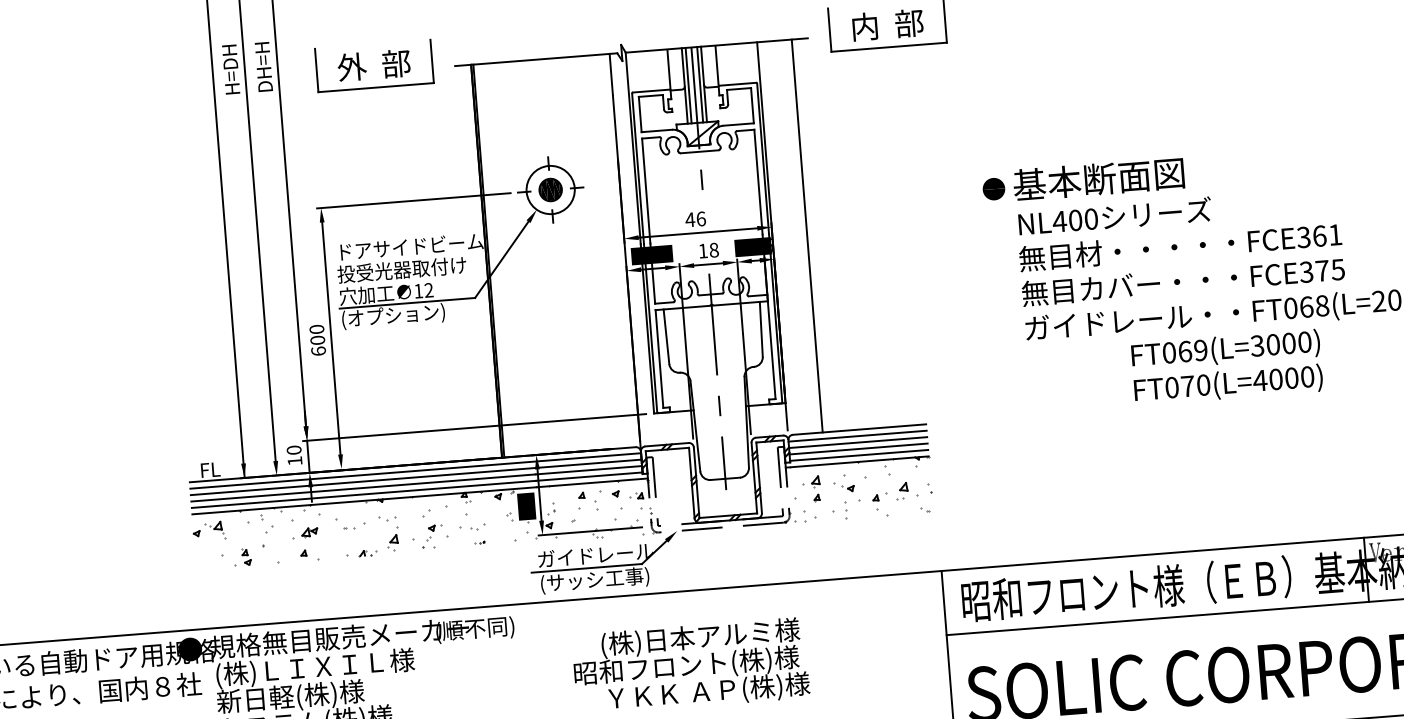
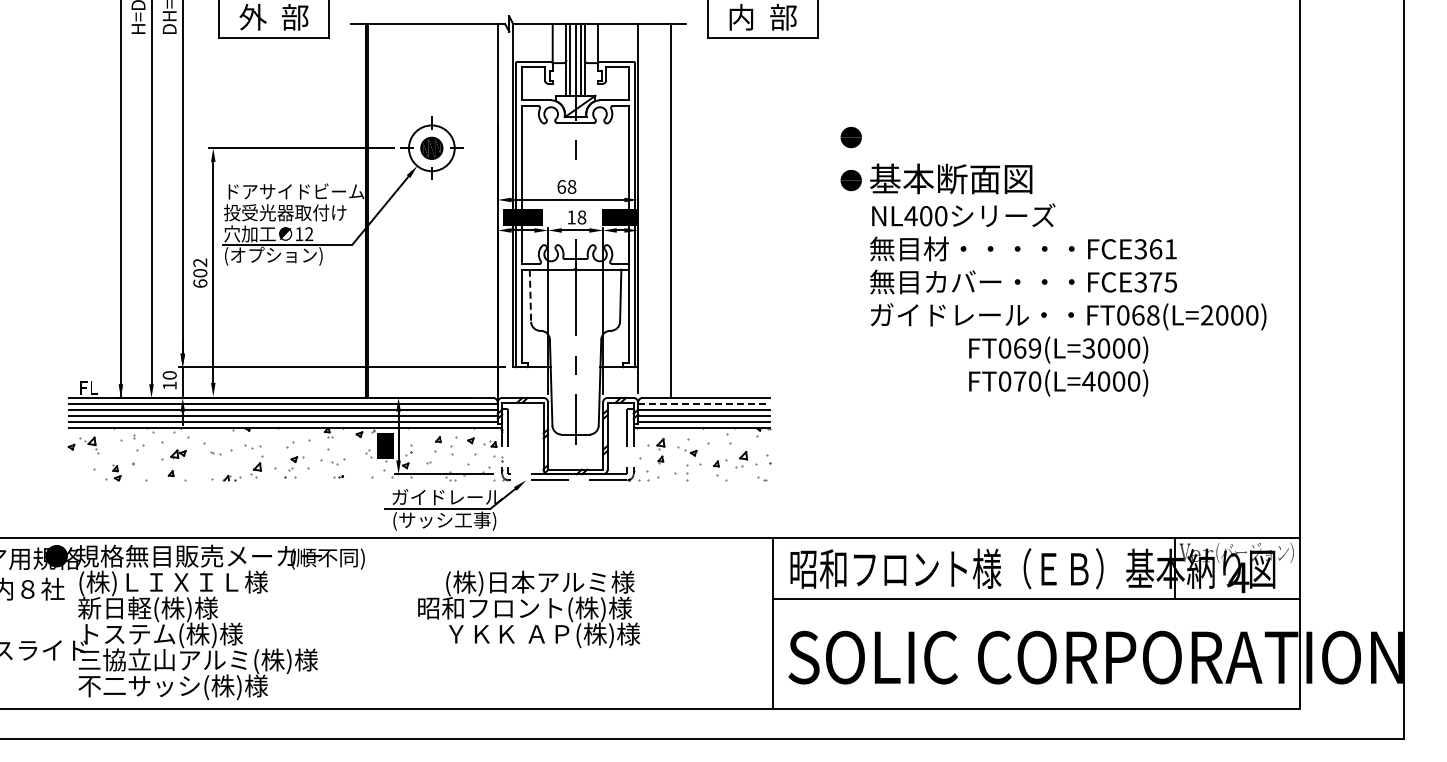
part: (989, 144) -> (850, 137), added
text: (695, 218) -> (566, 186), 46 -> 68
text: (317, 329) -> (200, 262), 600 -> 602
line: (666, 337) -> (530, 296), solid -> dashed
line: (857, 436) -> (703, 404), solid -> dashed

